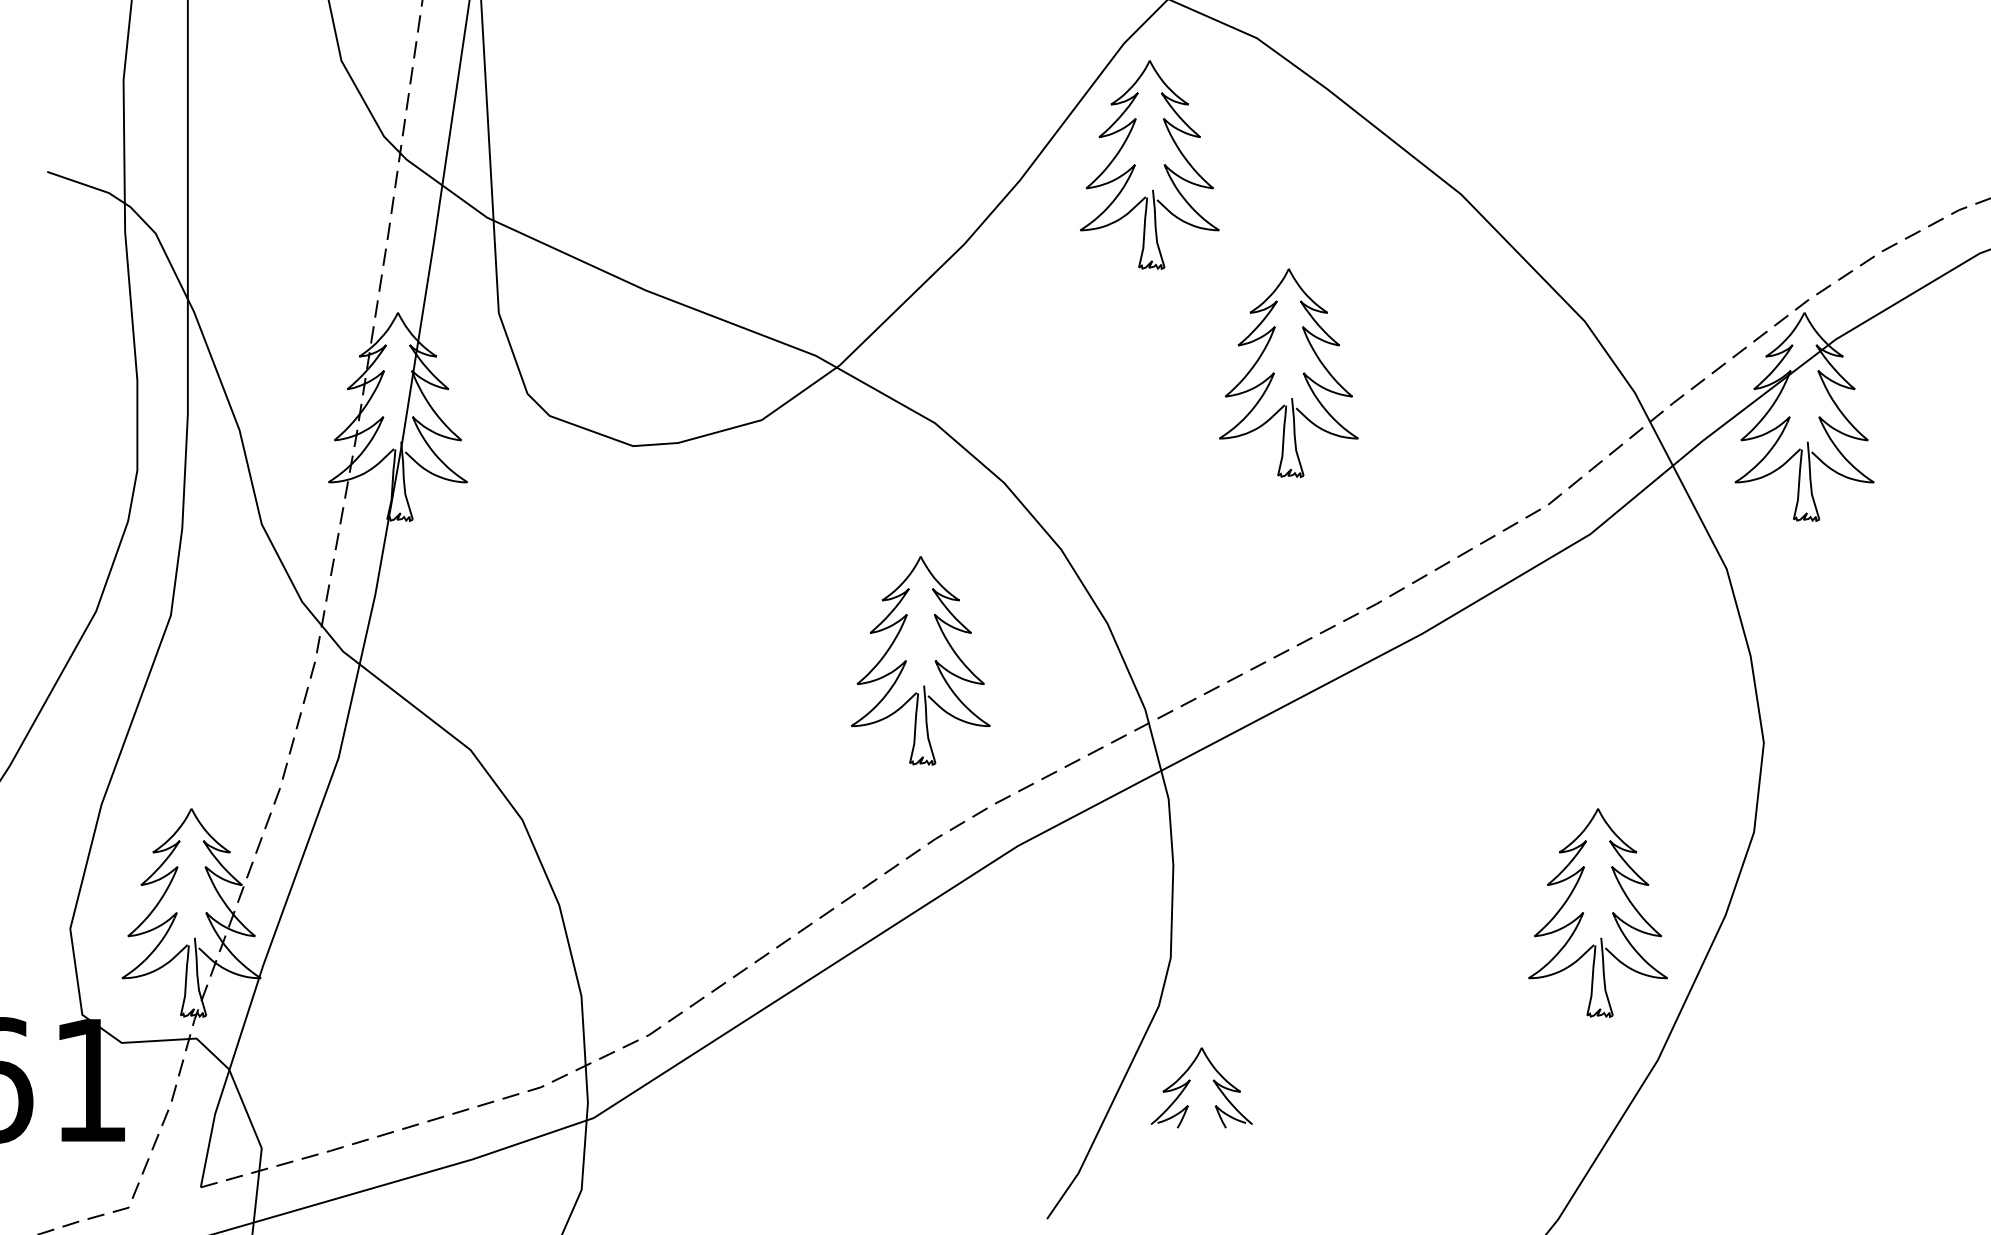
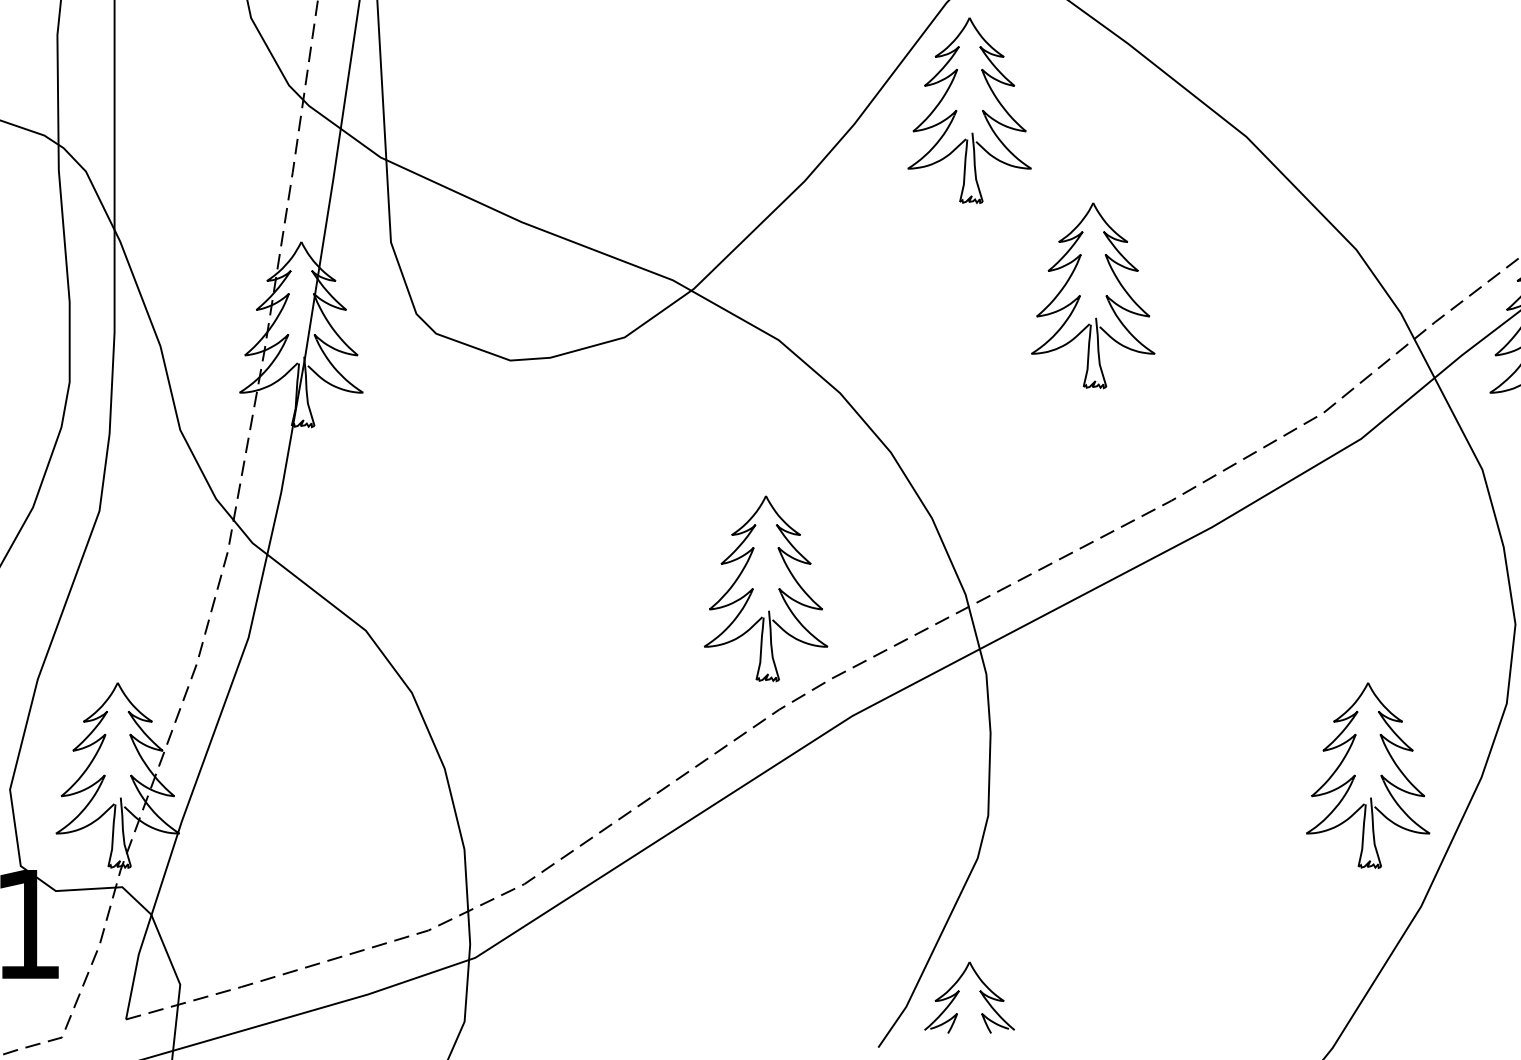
part: (906, 660) -> (753, 588), moved
part: (1190, 1081) -> (959, 992), moved

